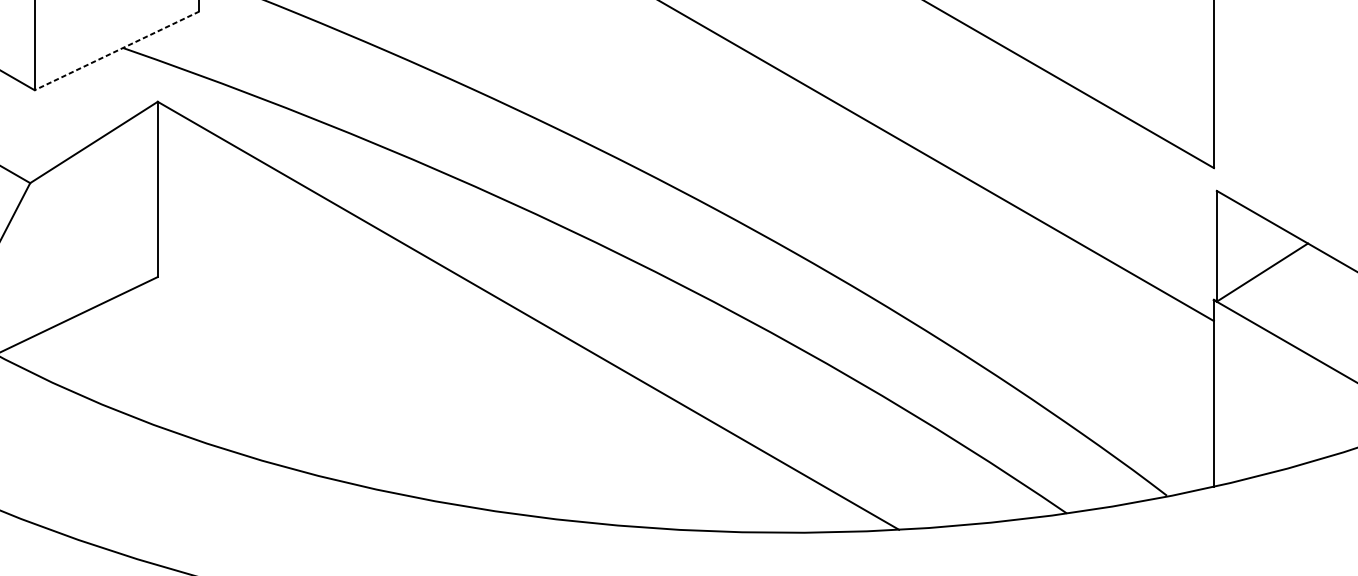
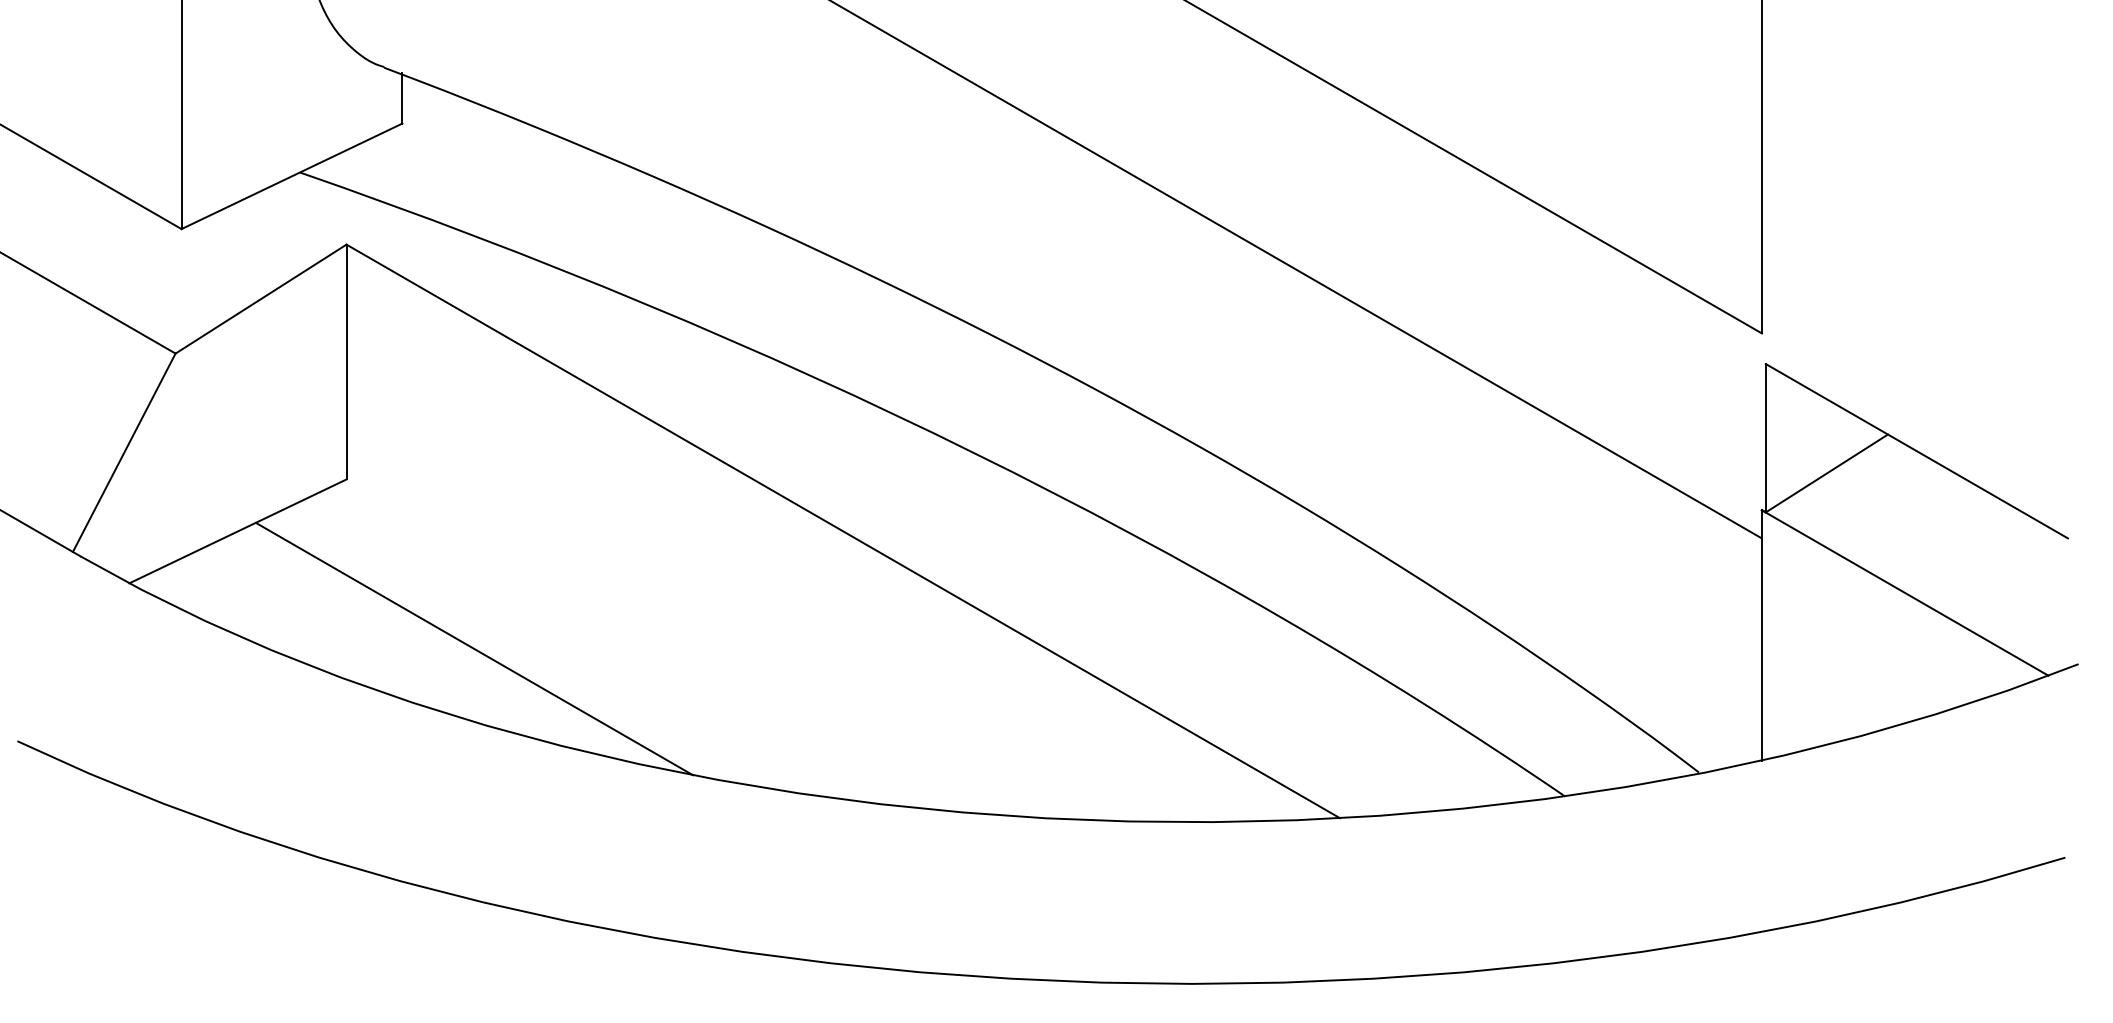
line: (116, 50) -> (291, 176), dashed -> solid
line: (253, 403) -> (474, 648), added

